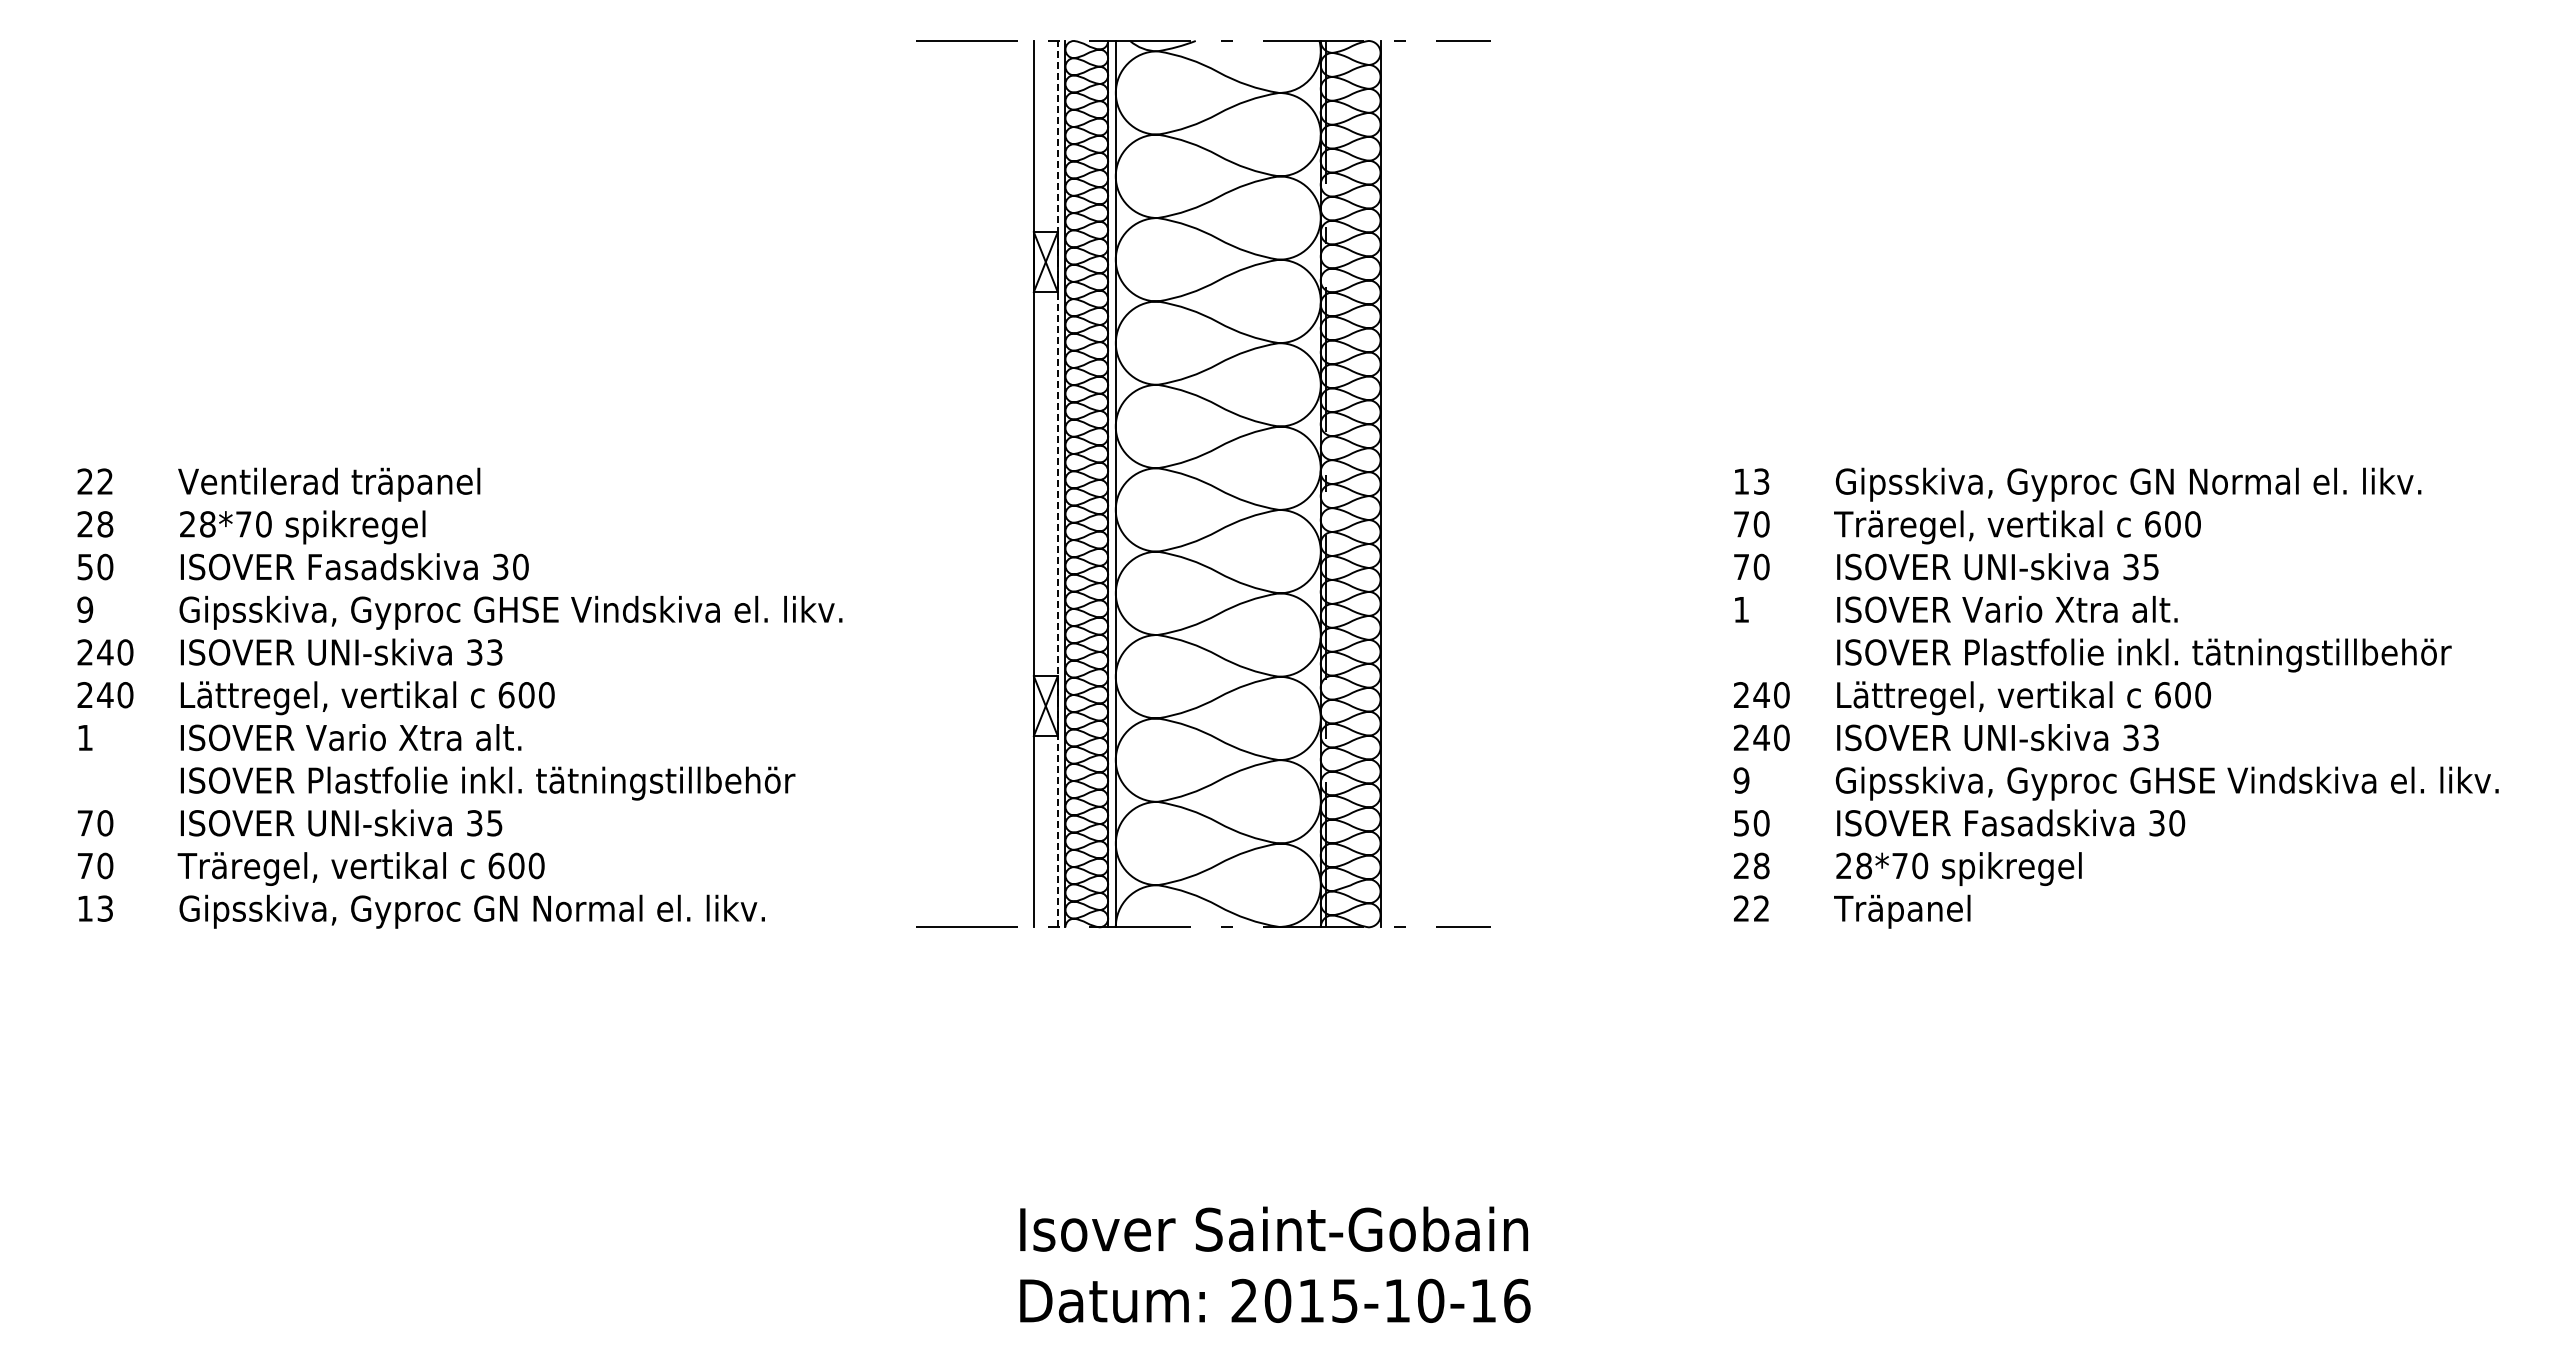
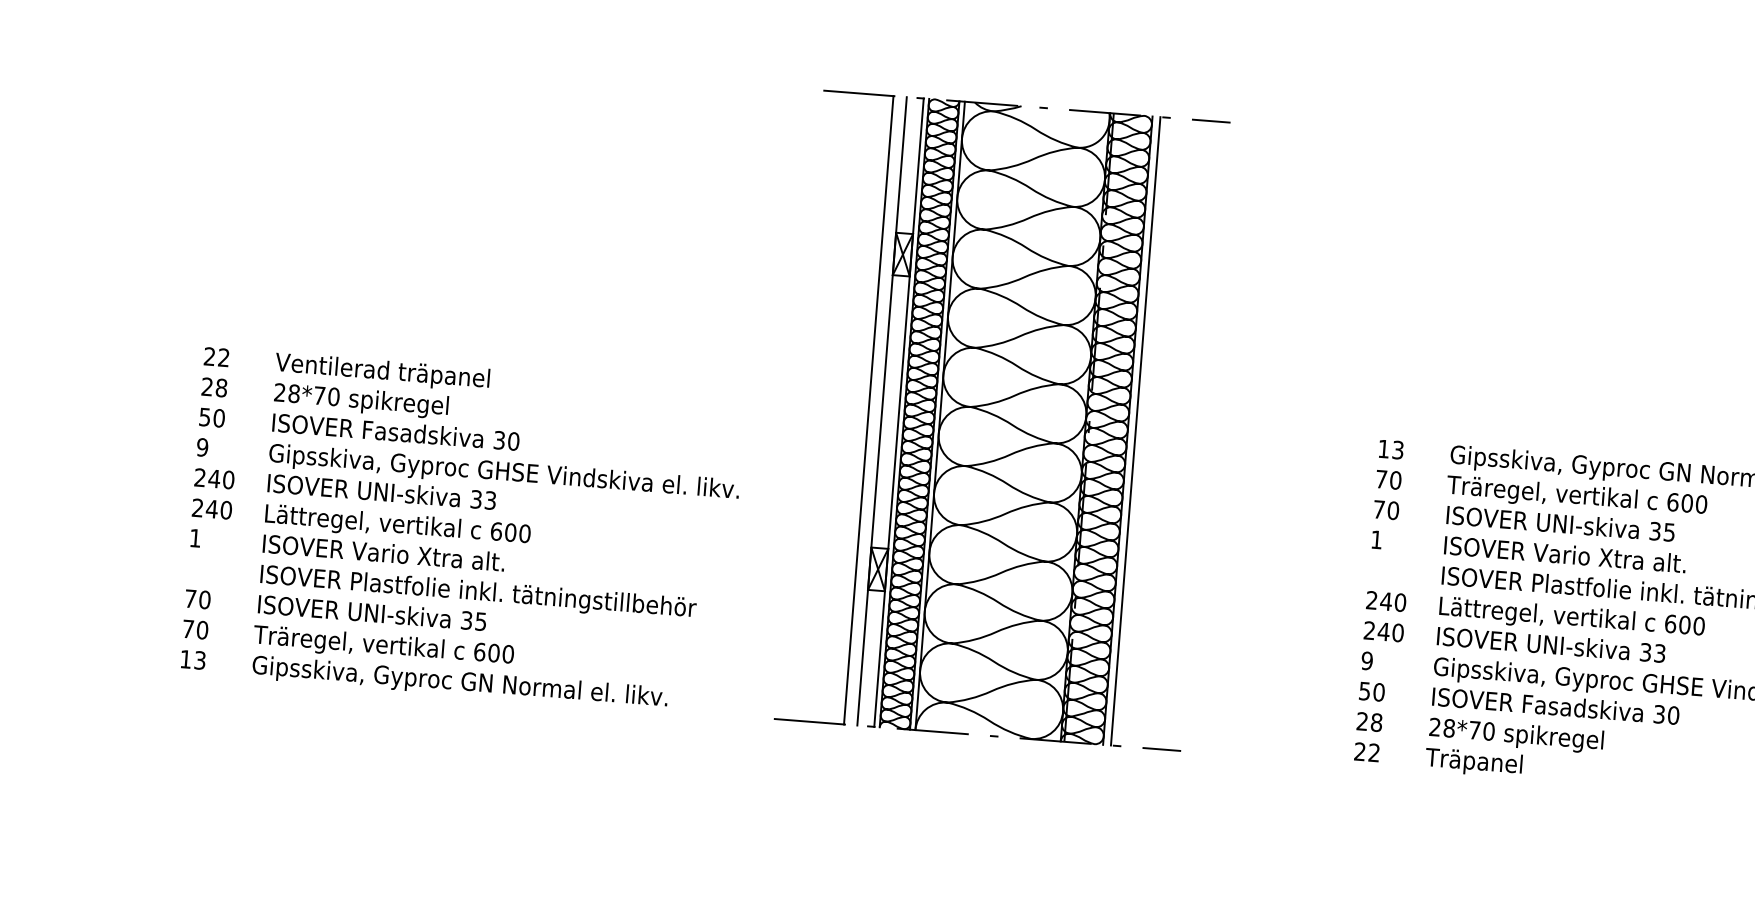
line: (1015, 483) -> (869, 409), added
line: (1057, 483) -> (898, 412), dashed -> solid
line: (1391, 483) -> (1135, 430), added

